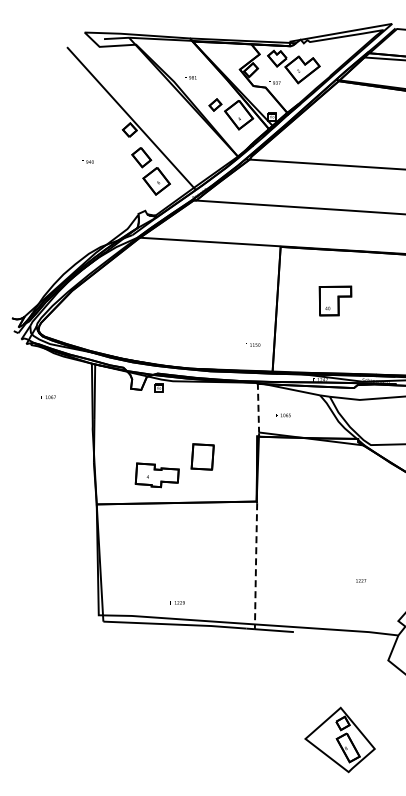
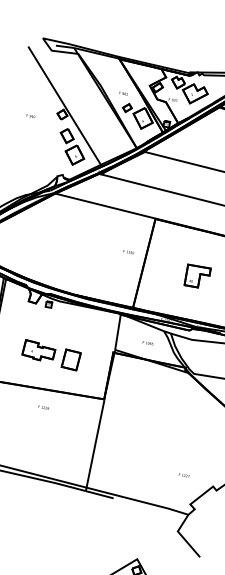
text: (190, 77) -> (123, 93), moved
text: (87, 161) -> (30, 115), moved
part: (335, 300) -> (197, 276), moved
text: (253, 344) -> (129, 251), moved
line: (258, 407) -> (118, 331), dashed -> solid
text: (283, 415) -> (148, 343), moved
part: (156, 475) -> (38, 351), moved
line: (255, 565) -> (94, 445), dashed -> solid
text: (361, 580) -> (186, 475), moved
text: (177, 602) -> (43, 407), moved

